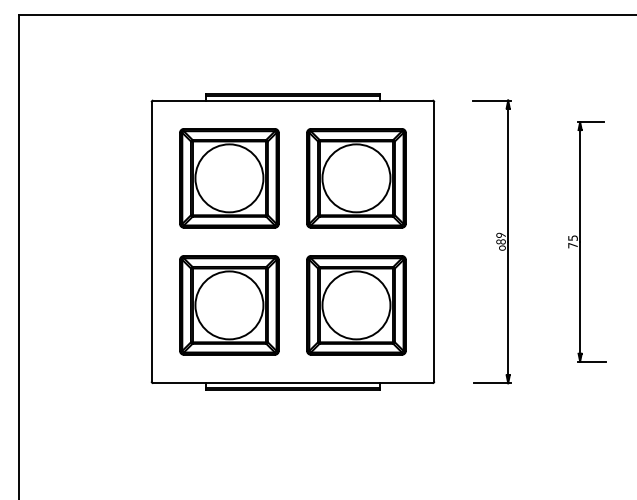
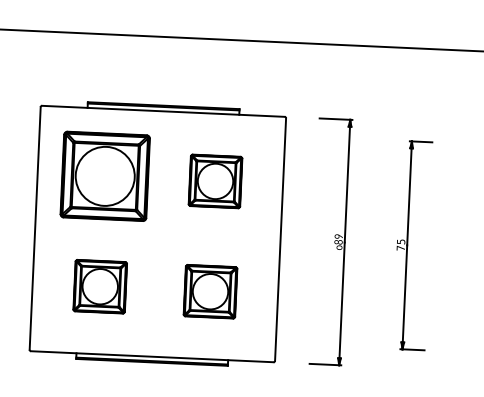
part: (356, 178) -> (215, 181), size x0.6
part: (229, 305) -> (100, 286), size x0.6
part: (356, 305) -> (210, 291), size x0.6

